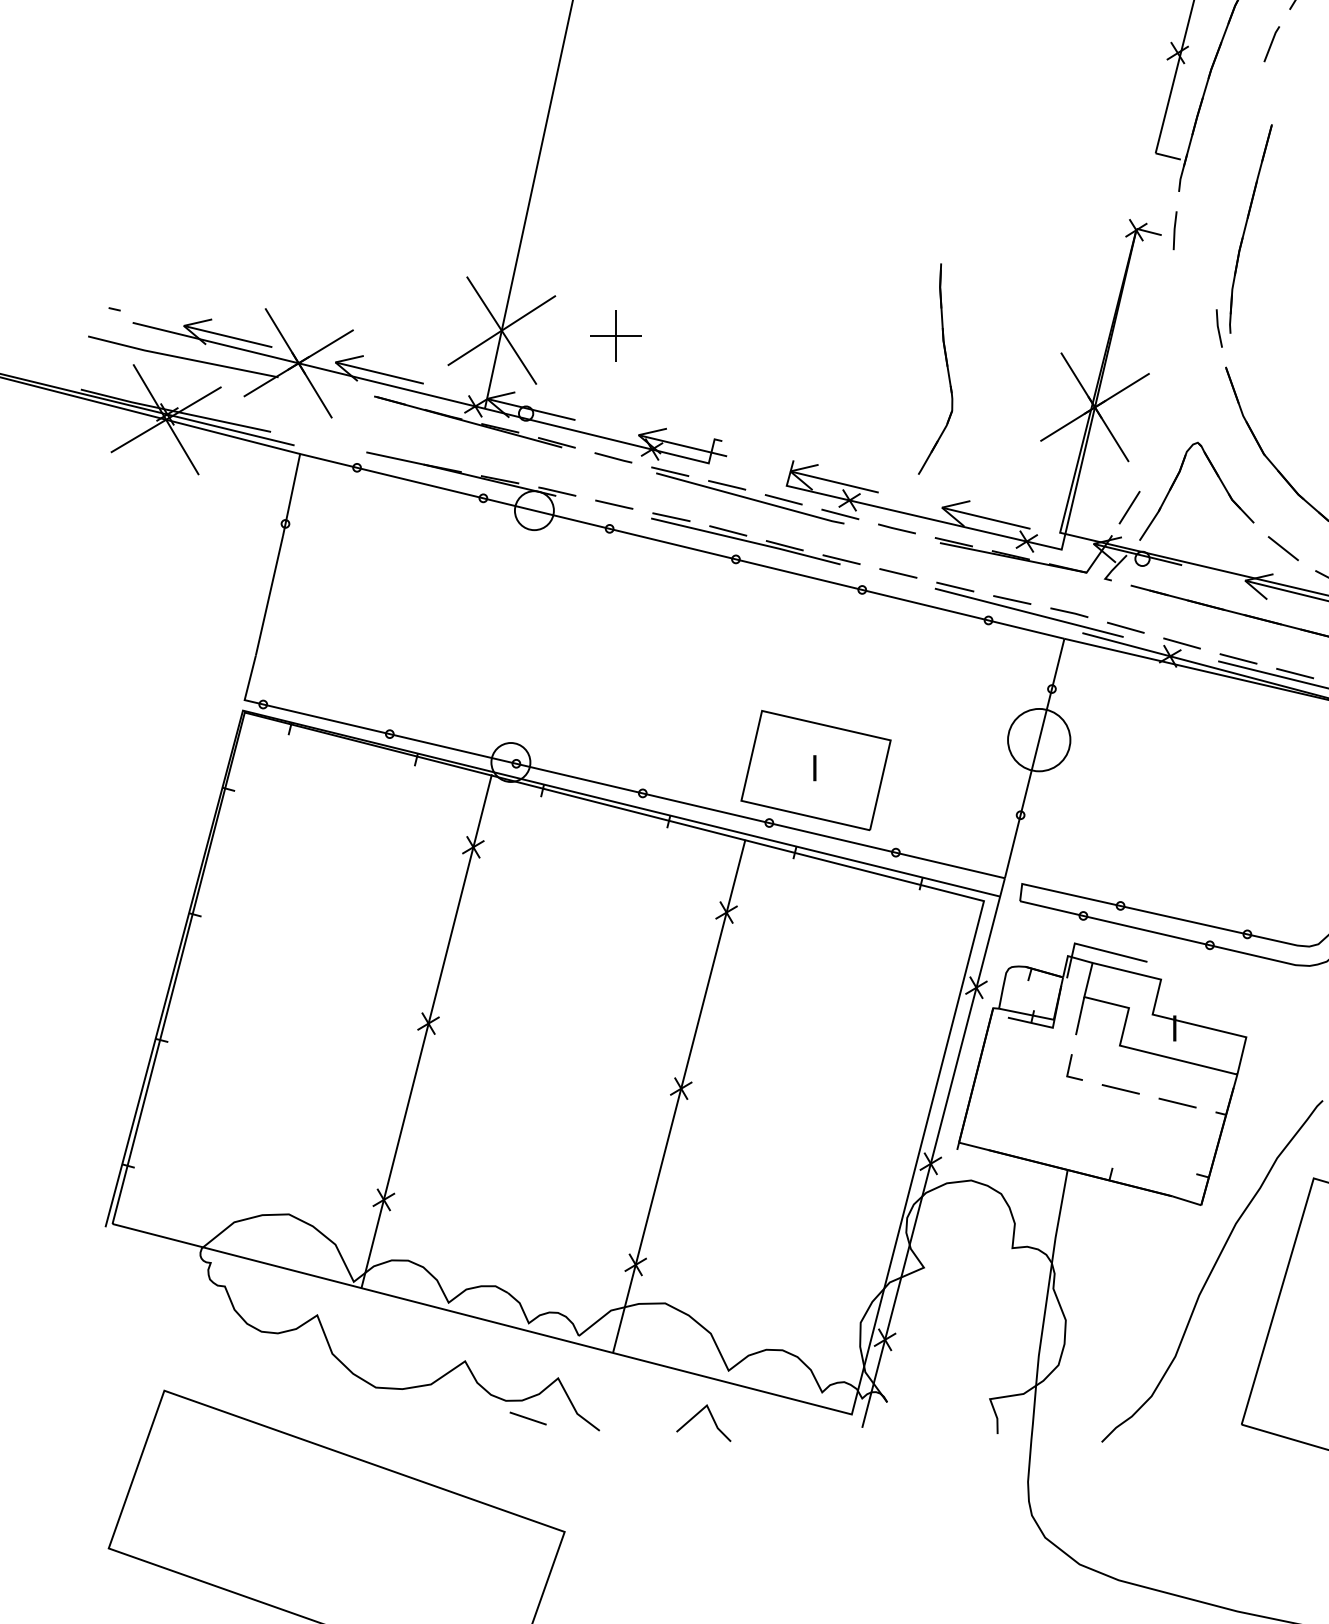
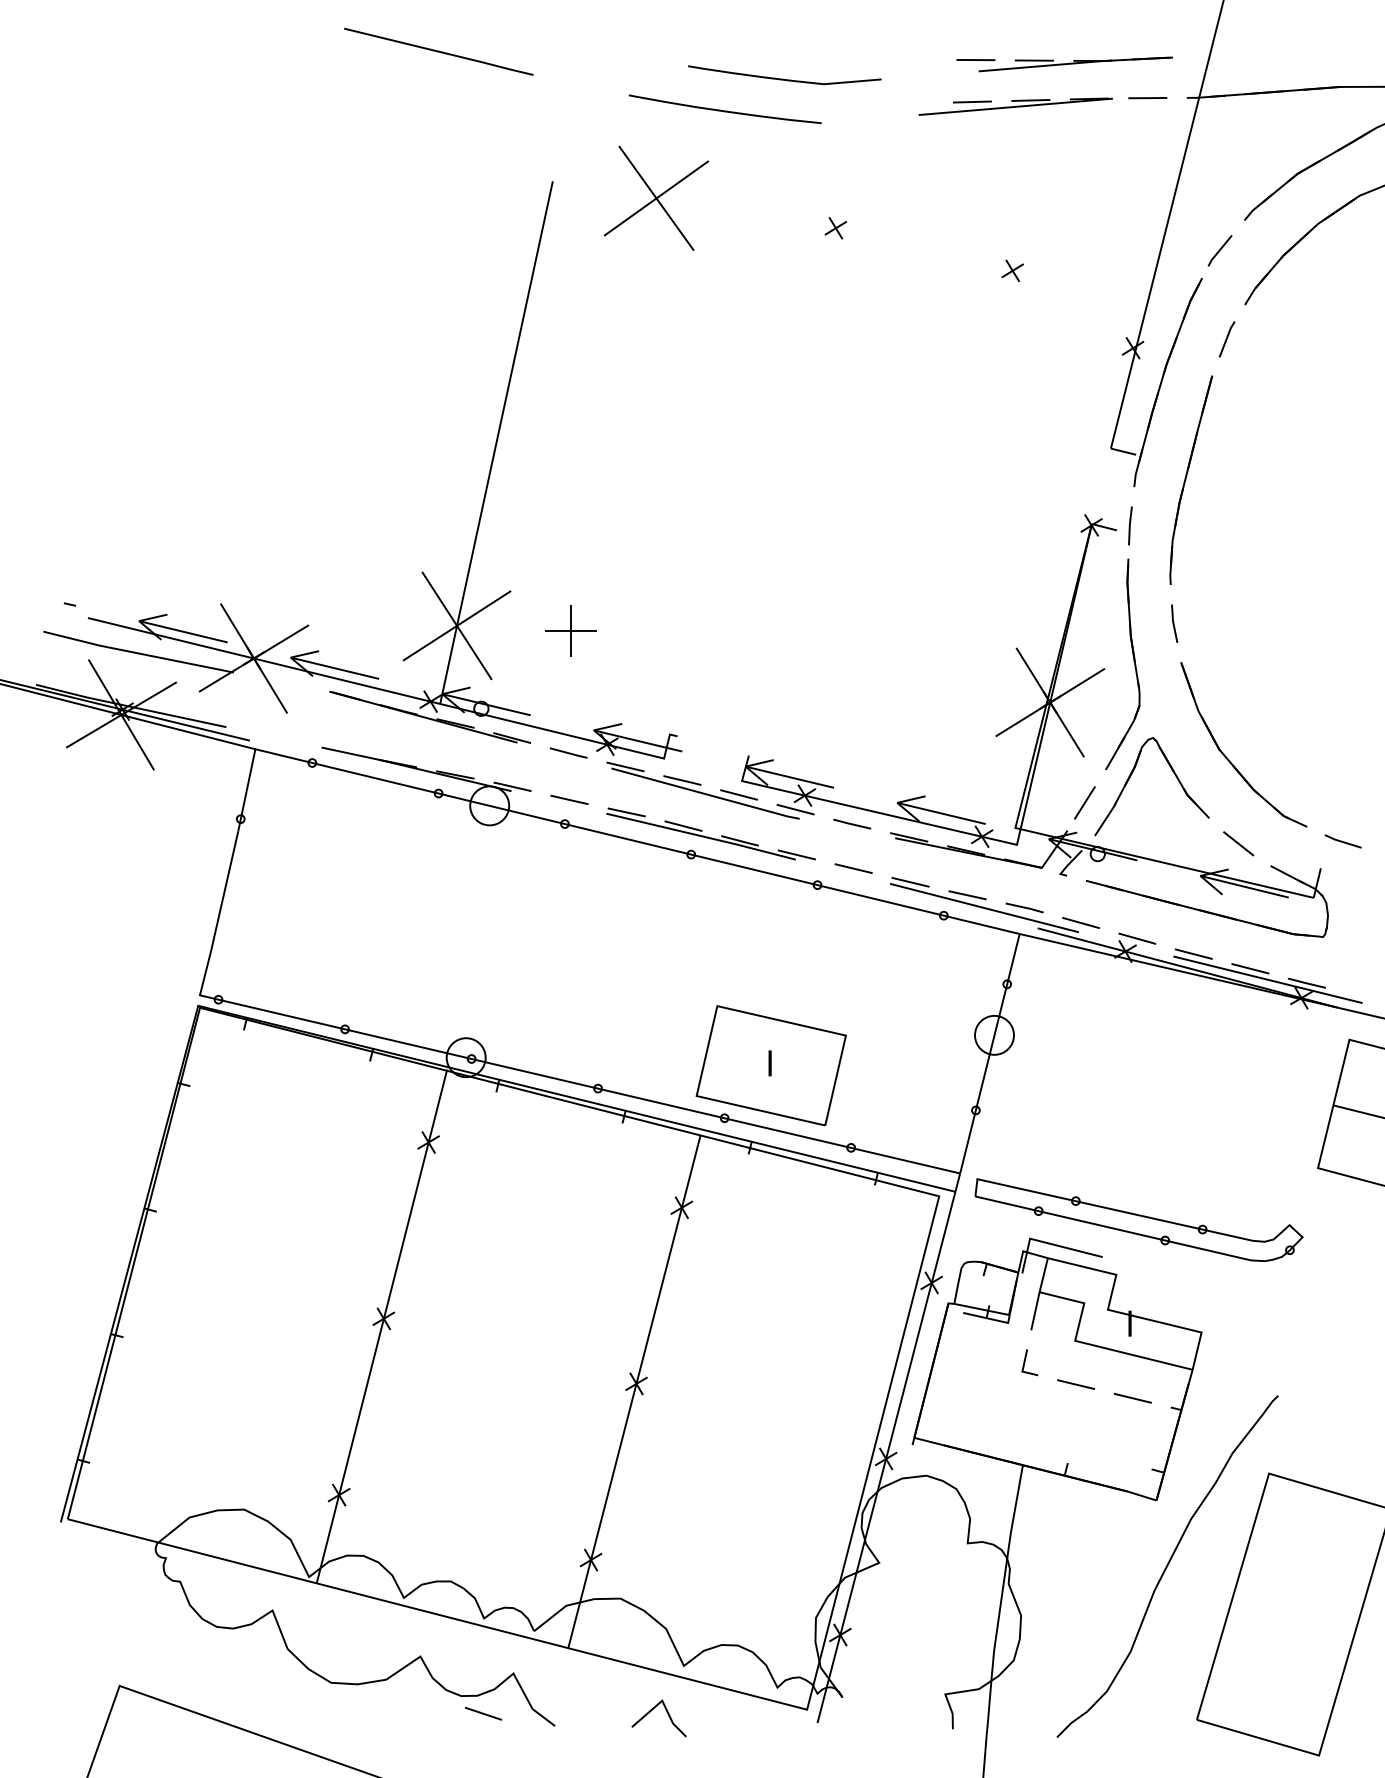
part: (1251, 228) -> (1191, 479), moved
part: (946, 366) -> (1133, 661), moved
circle: (1039, 739) -> (994, 1034), size x0.62

